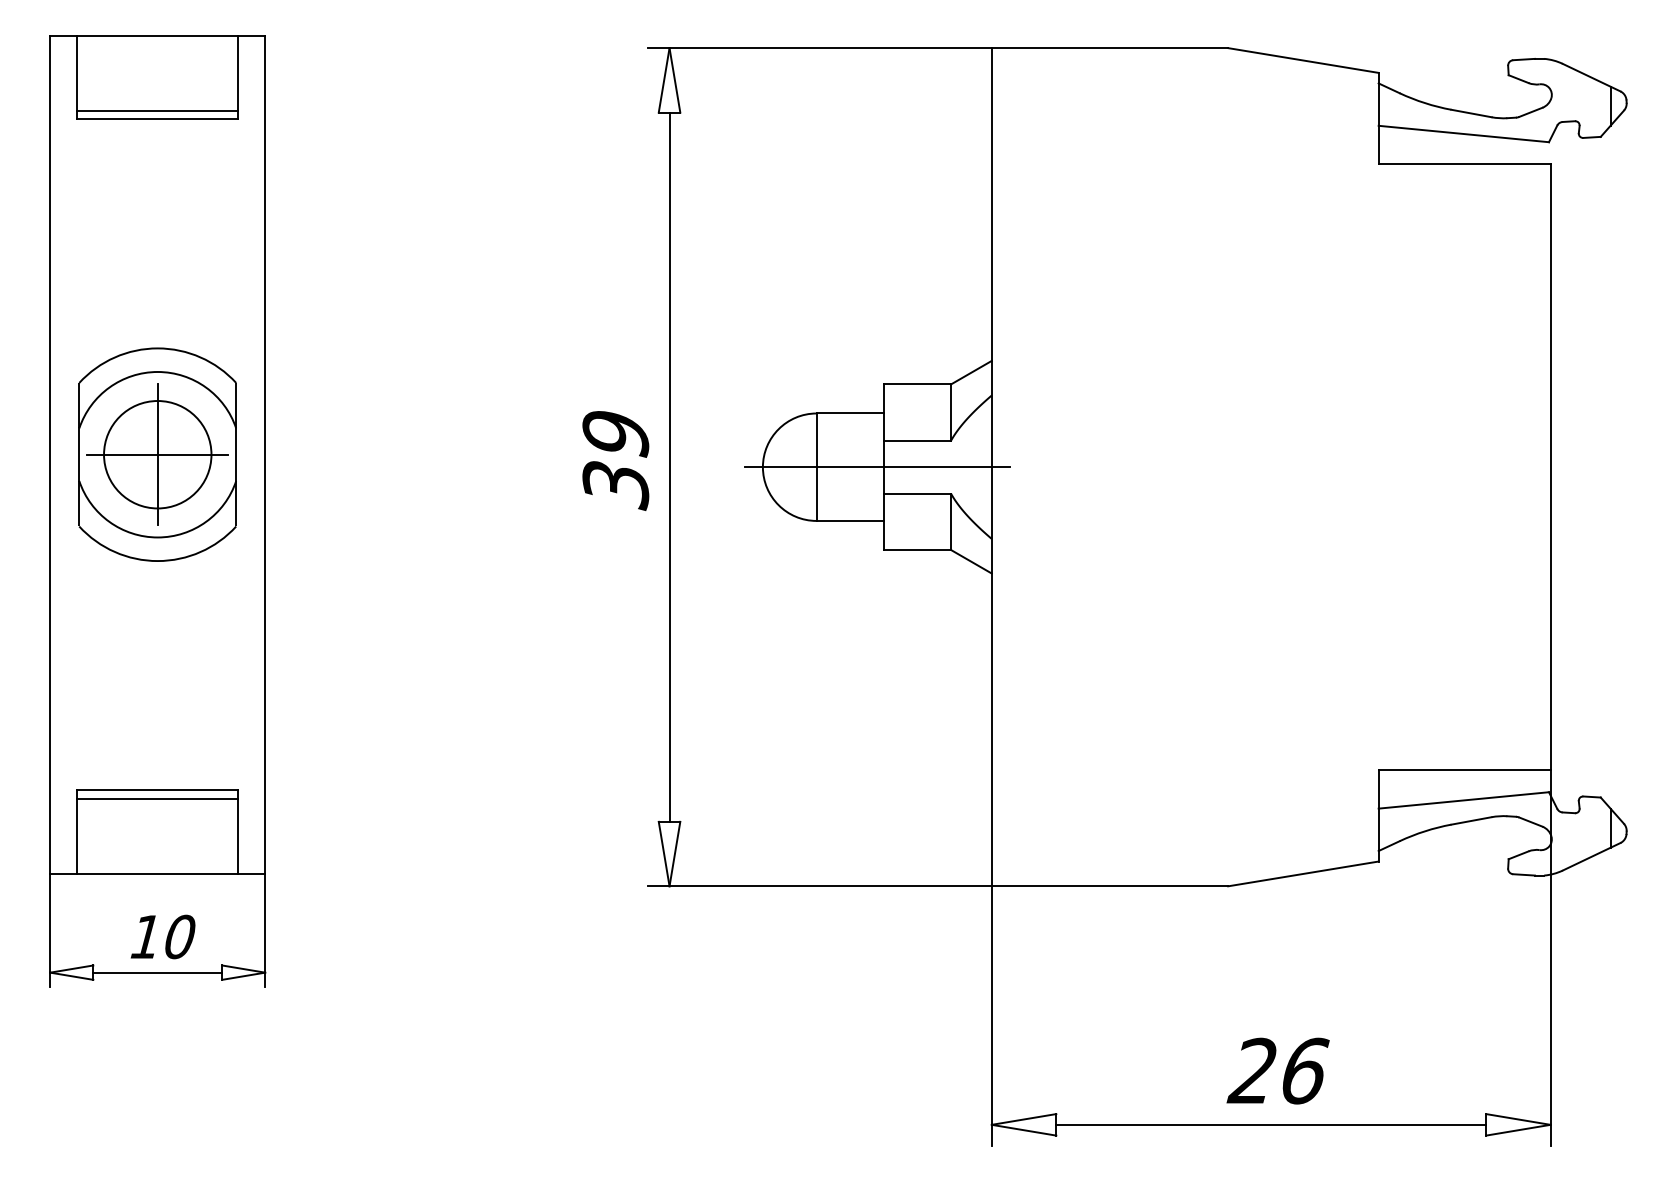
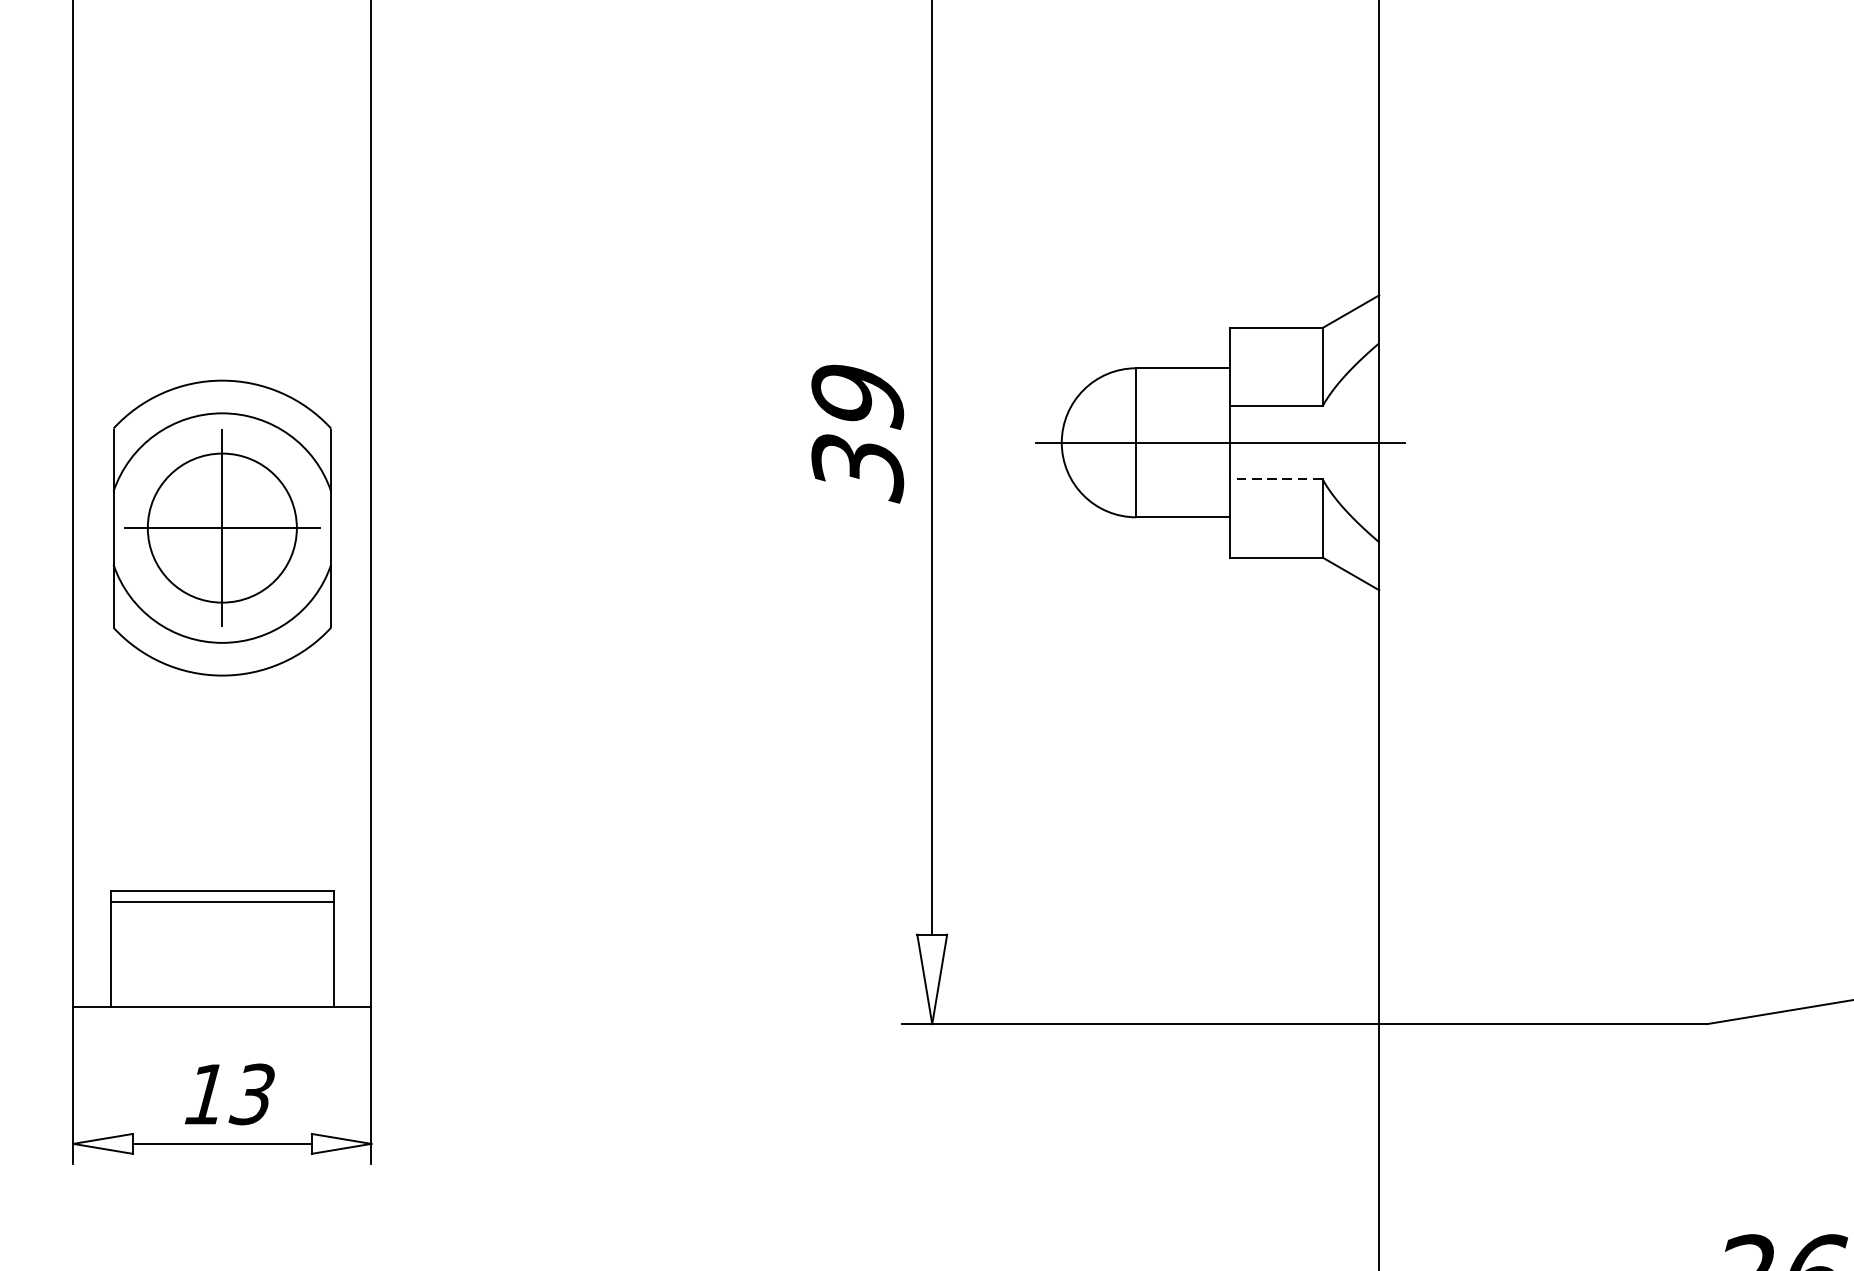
part: (157, 454) -> (221, 527), moved
line: (917, 493) -> (1276, 479), solid -> dashed
text: (178, 936) -> (251, 1093), 10 -> 13

